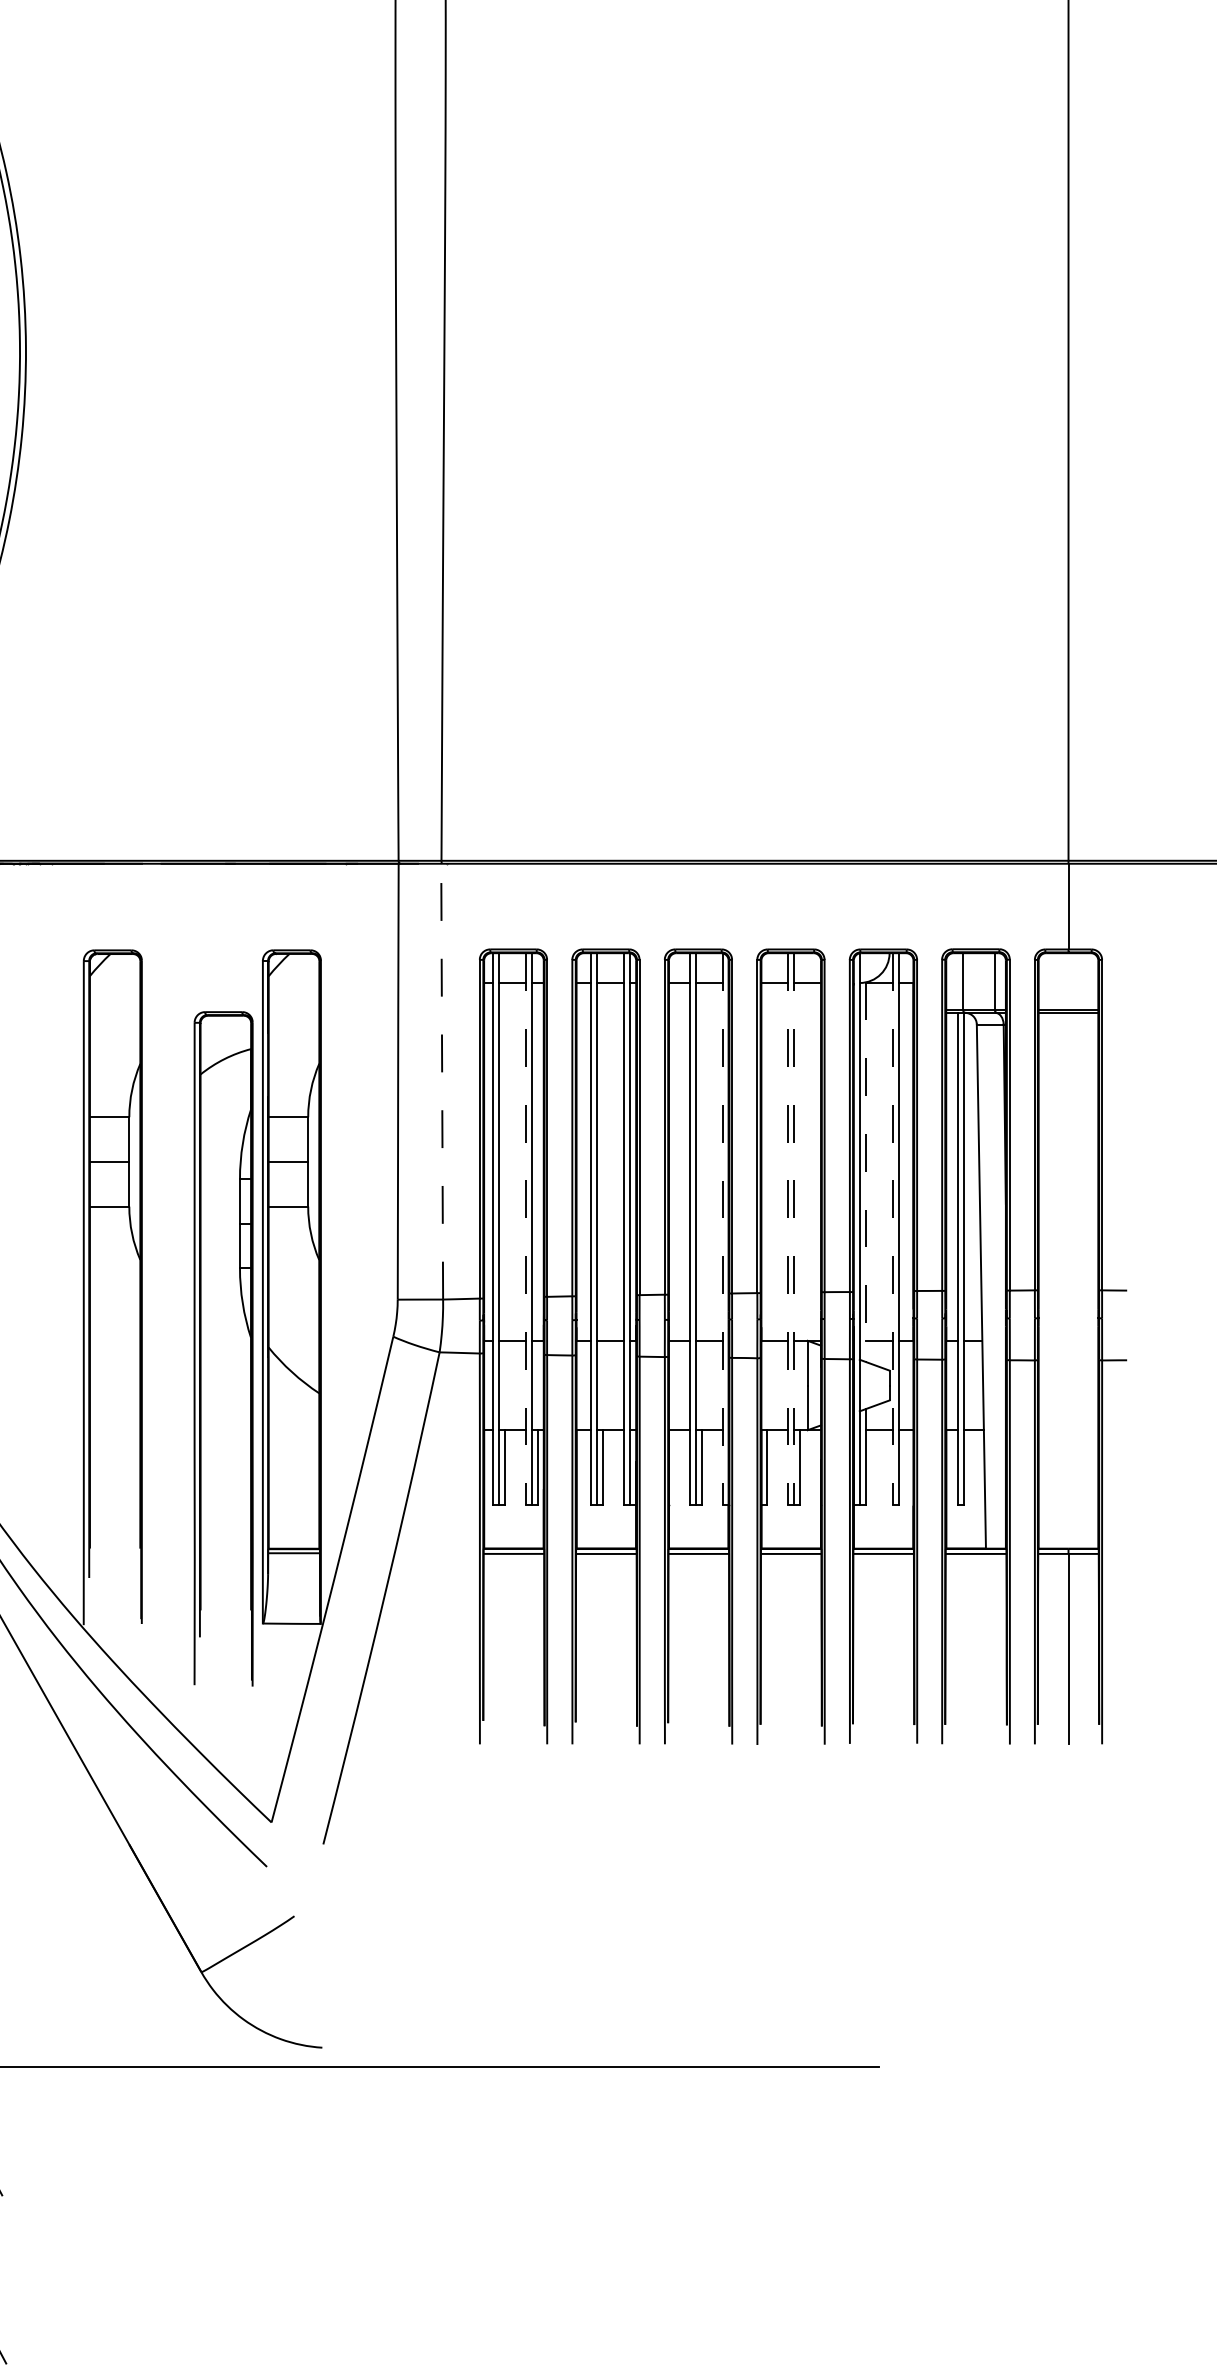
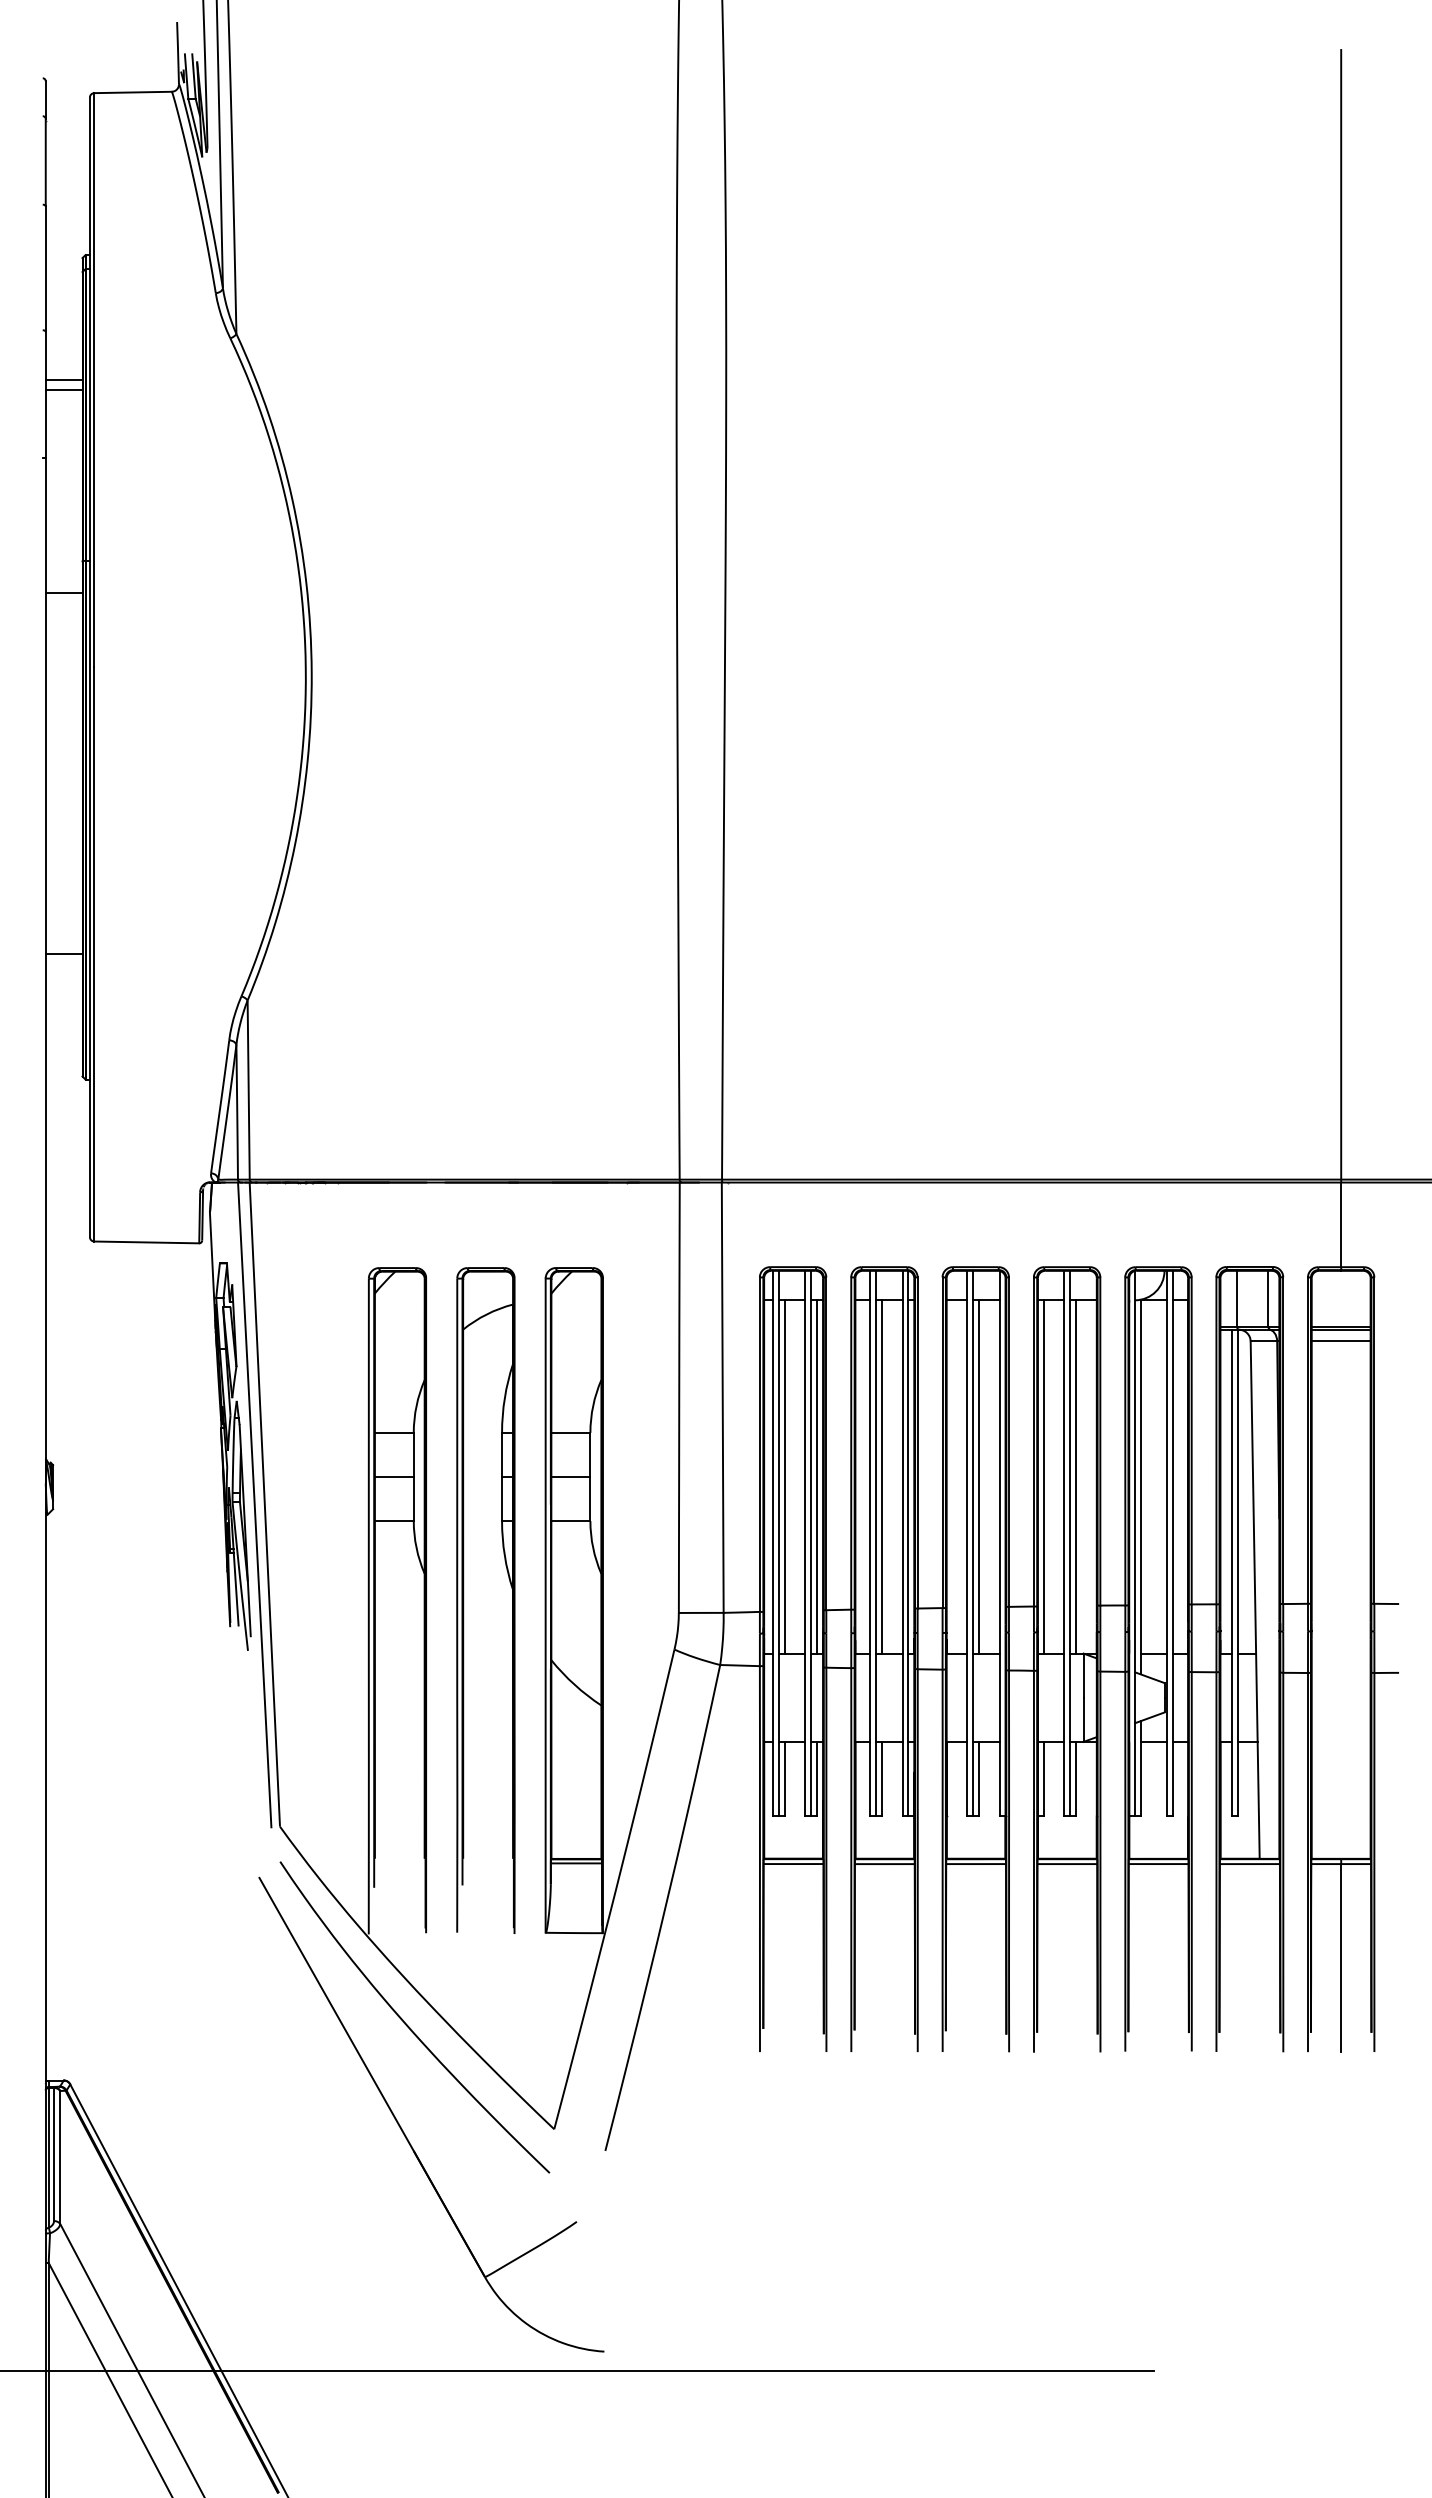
line: (1067, 1024) -> (1340, 1341), added
line: (441, 1081) -> (722, 1397), dashed -> solid
line: (504, 1161) -> (784, 1476), added
line: (538, 1161) -> (817, 1476), added
line: (602, 1161) -> (881, 1476), added
line: (702, 1161) -> (979, 1476), added
line: (767, 1161) -> (1043, 1476), added
line: (800, 1161) -> (1076, 1476), added
line: (865, 1172) -> (1140, 1487), dashed -> solid
line: (526, 1229) -> (805, 1543), dashed -> solid
line: (722, 1229) -> (999, 1543), dashed -> solid
line: (788, 1229) -> (1064, 1543), dashed -> solid
line: (794, 1229) -> (1070, 1543), dashed -> solid
line: (892, 1229) -> (1167, 1543), dashed -> solid
part: (201, 1348) -> (464, 1600), moved

